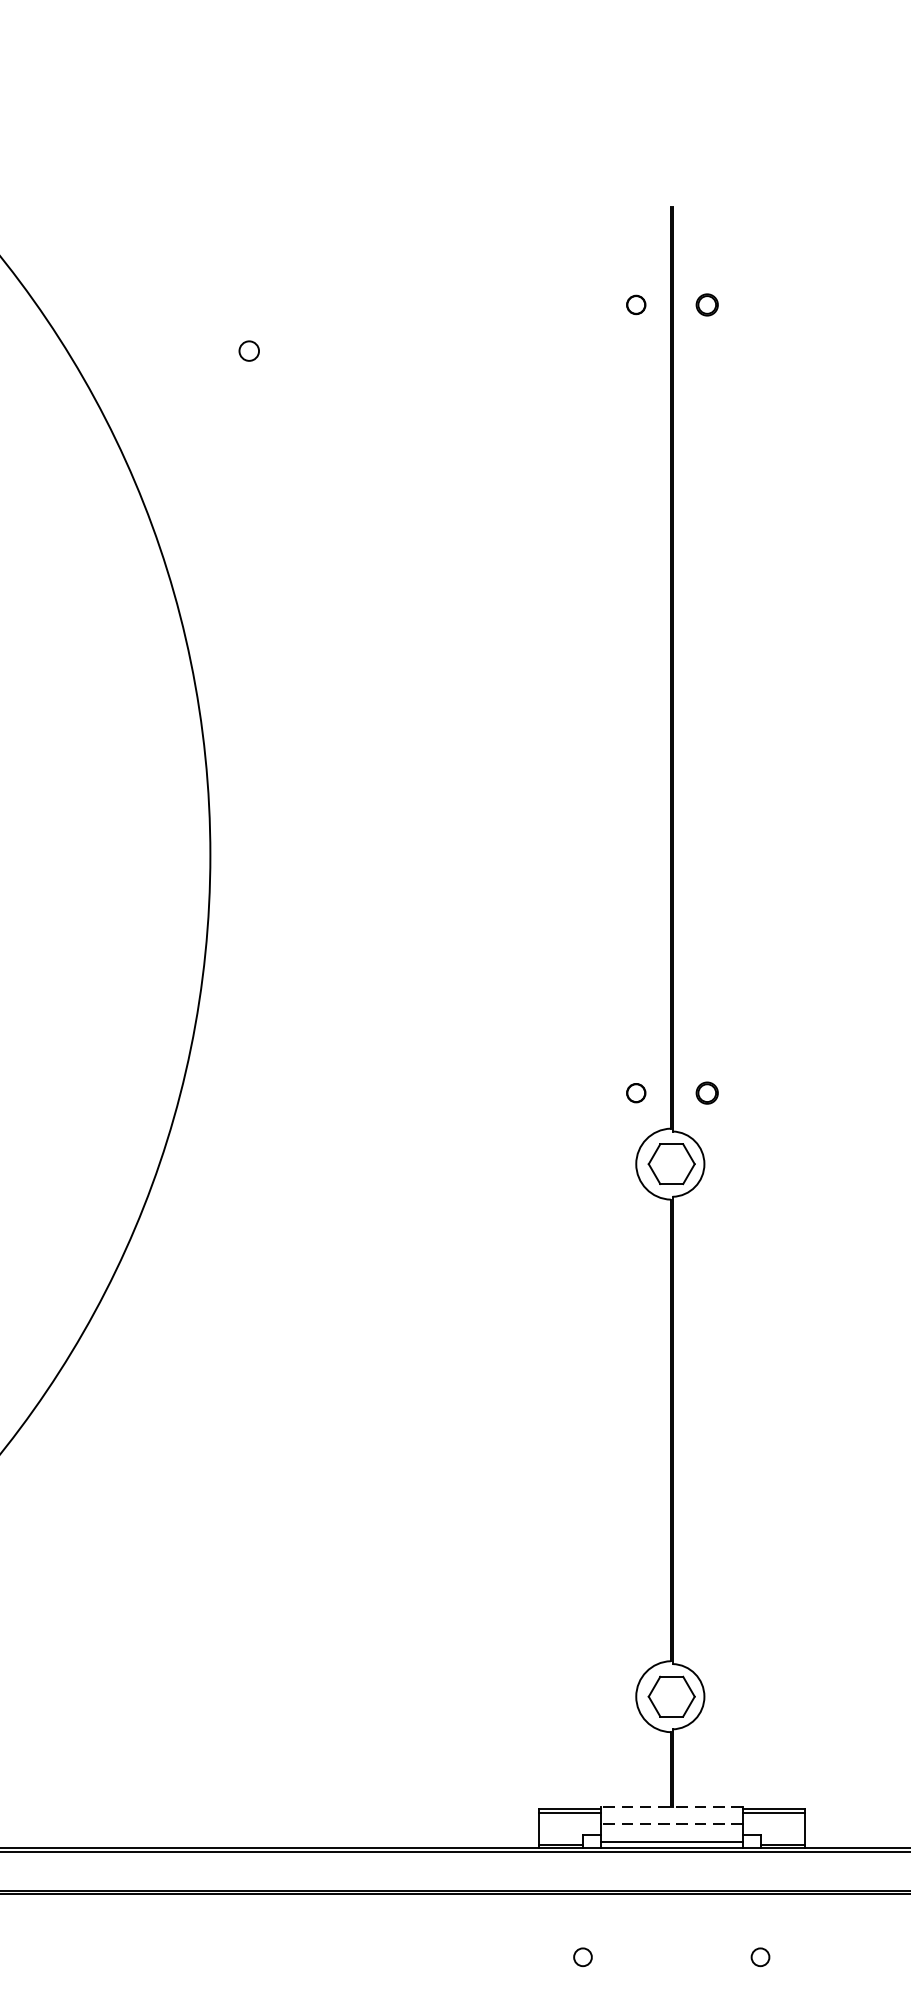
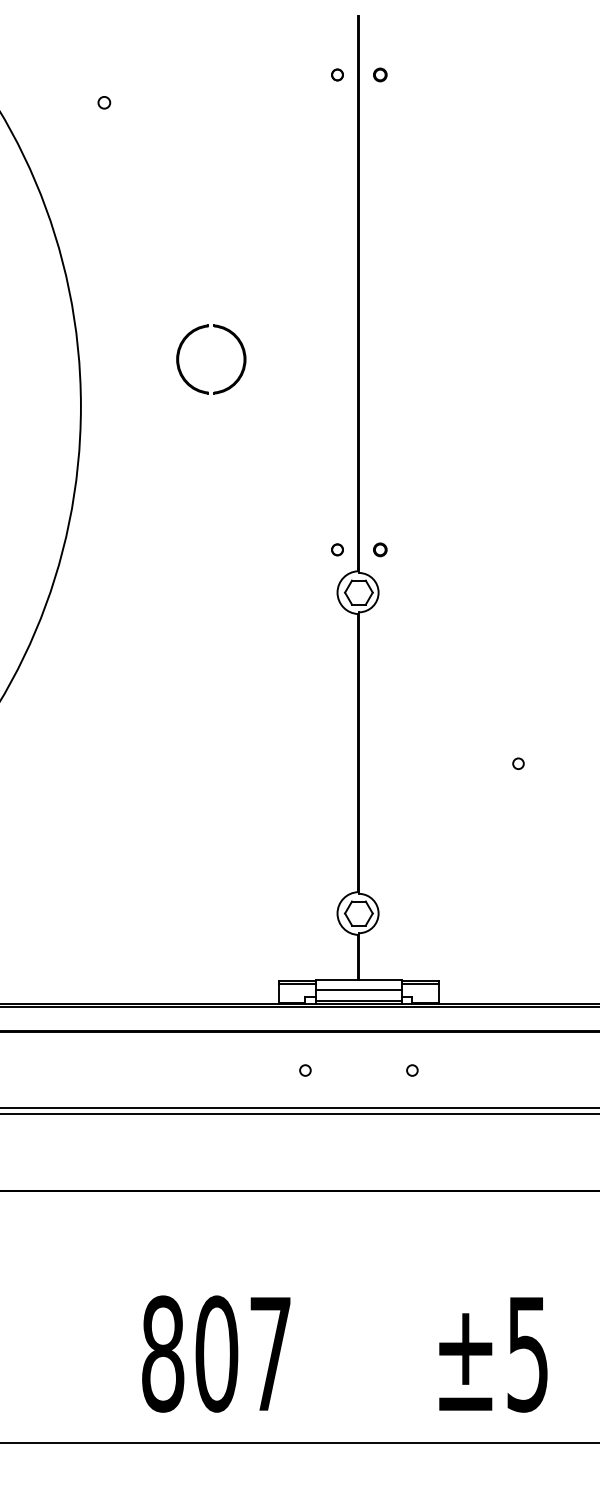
part: (478, 767) -> (242, 353), added
line: (671, 1806) -> (358, 979), dashed -> solid
line: (671, 1824) -> (358, 990), dashed -> solid

